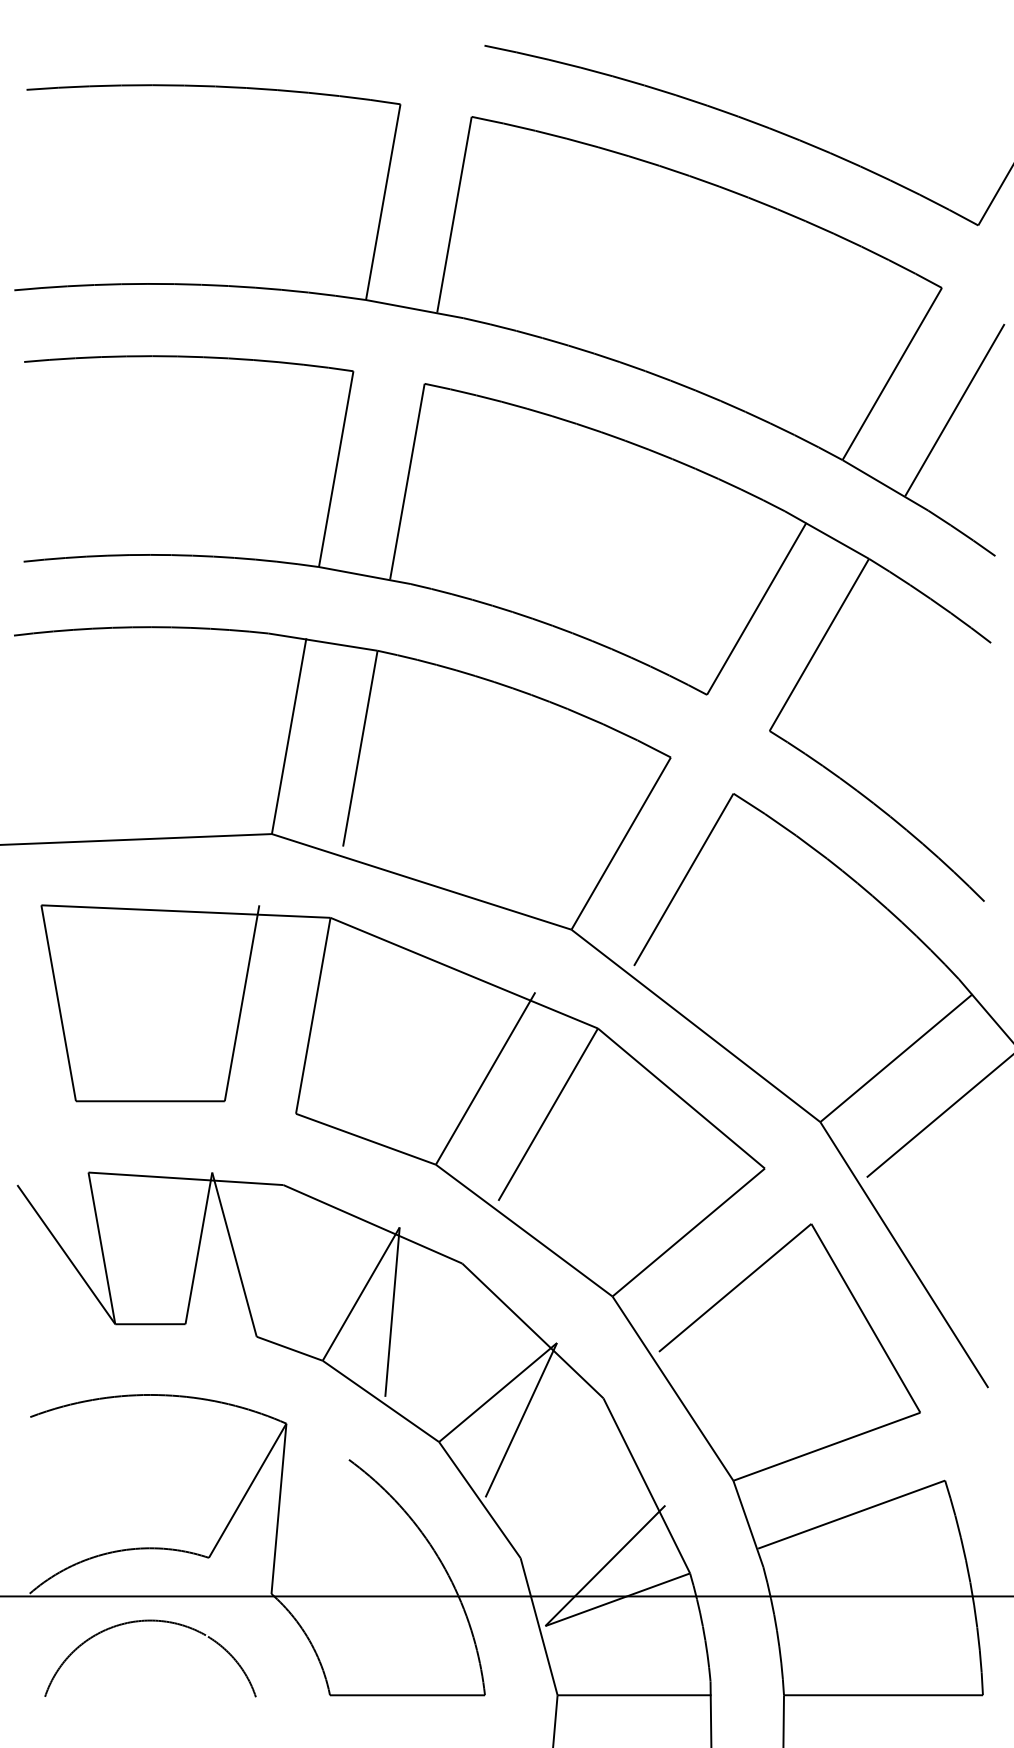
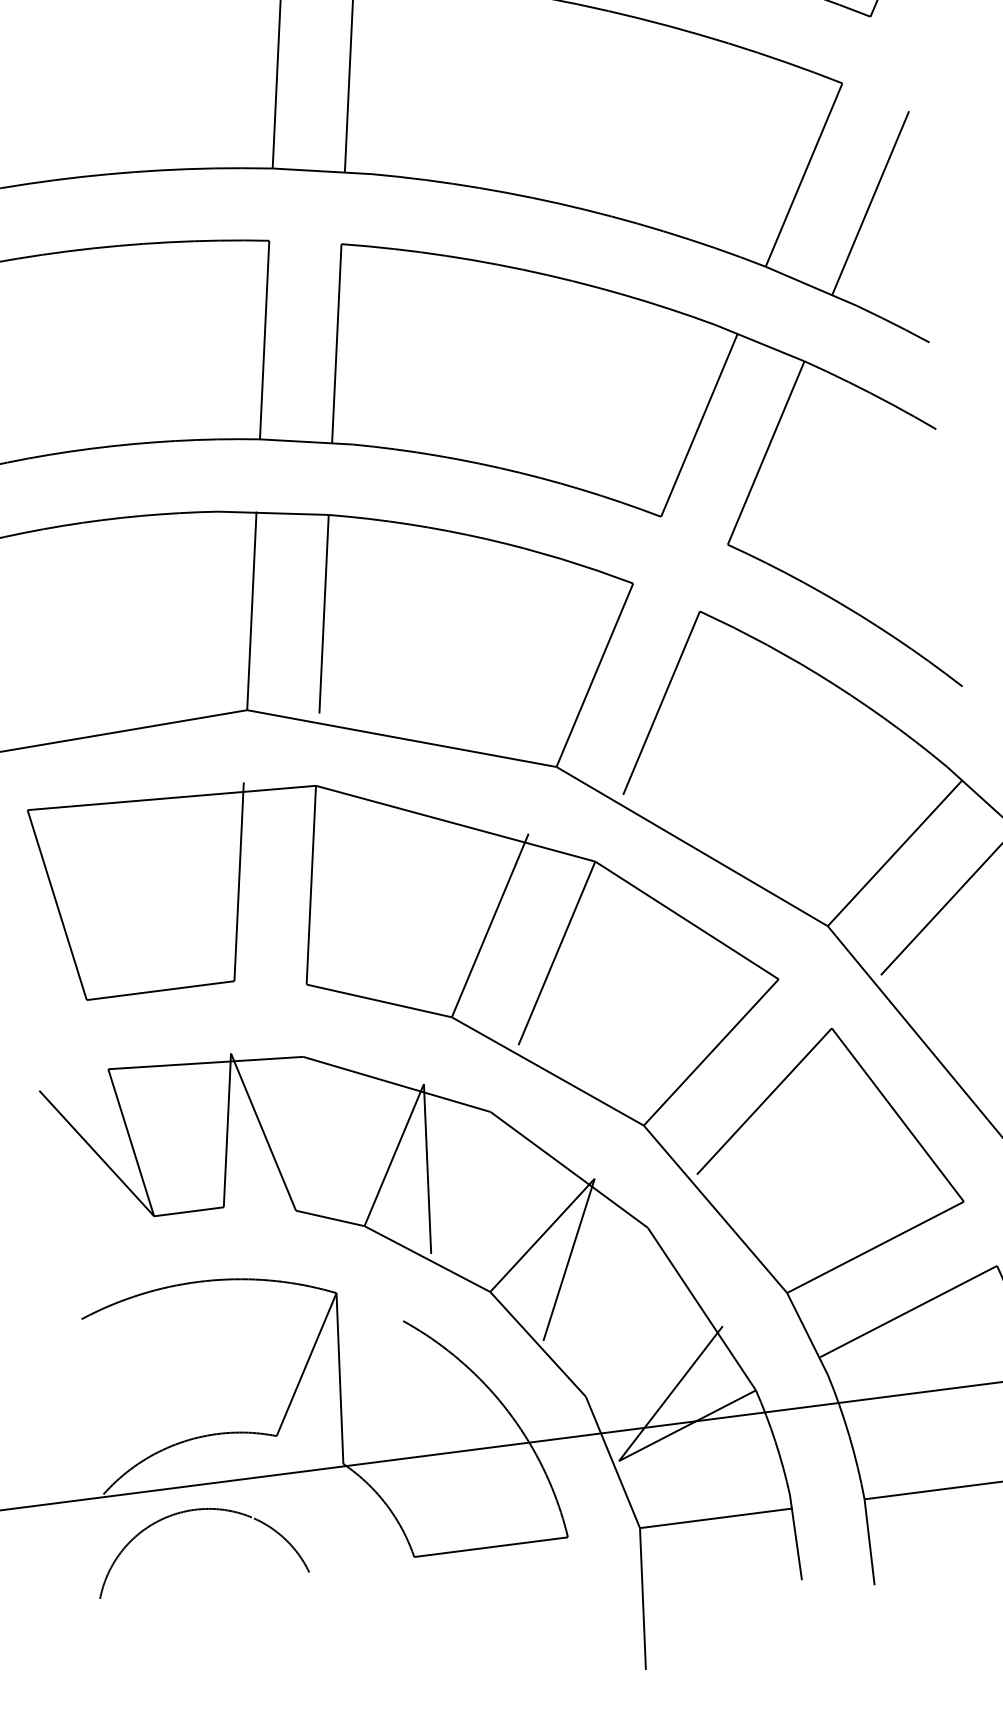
part: (150, 1621) -> (195, 1510), moved

